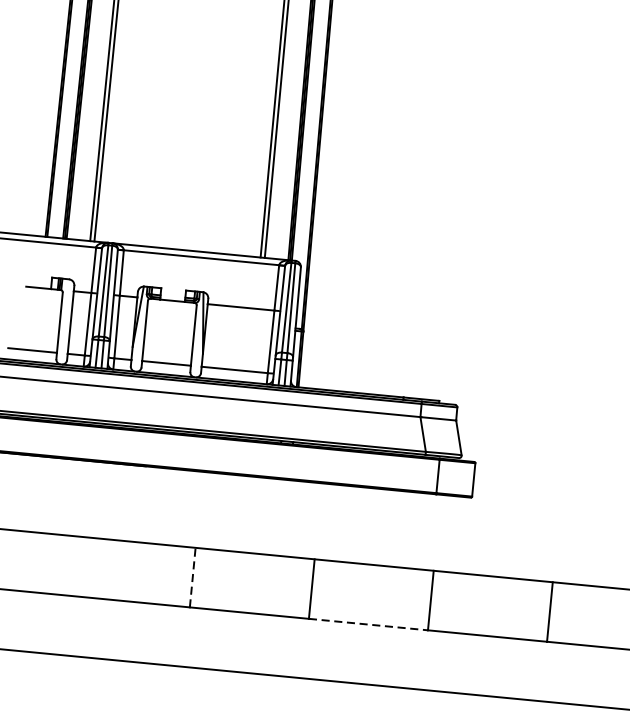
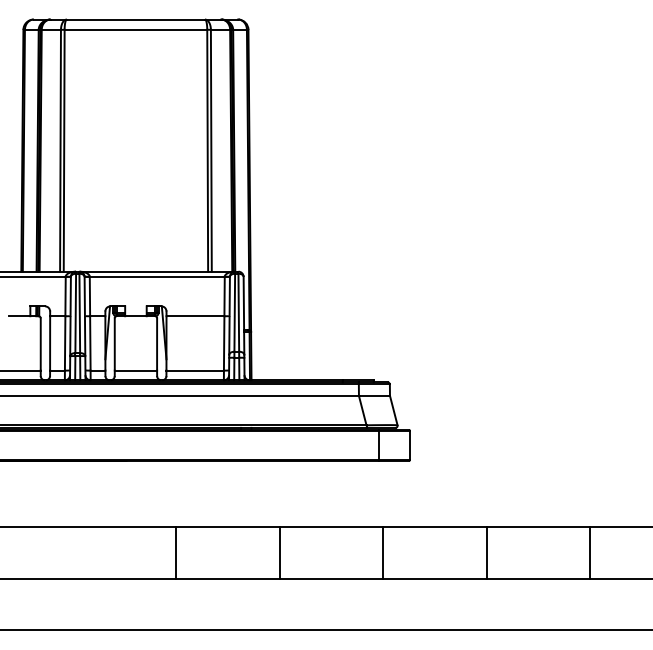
line: (193, 577) -> (176, 552), dashed -> solid
line: (368, 624) -> (331, 578), dashed -> solid

